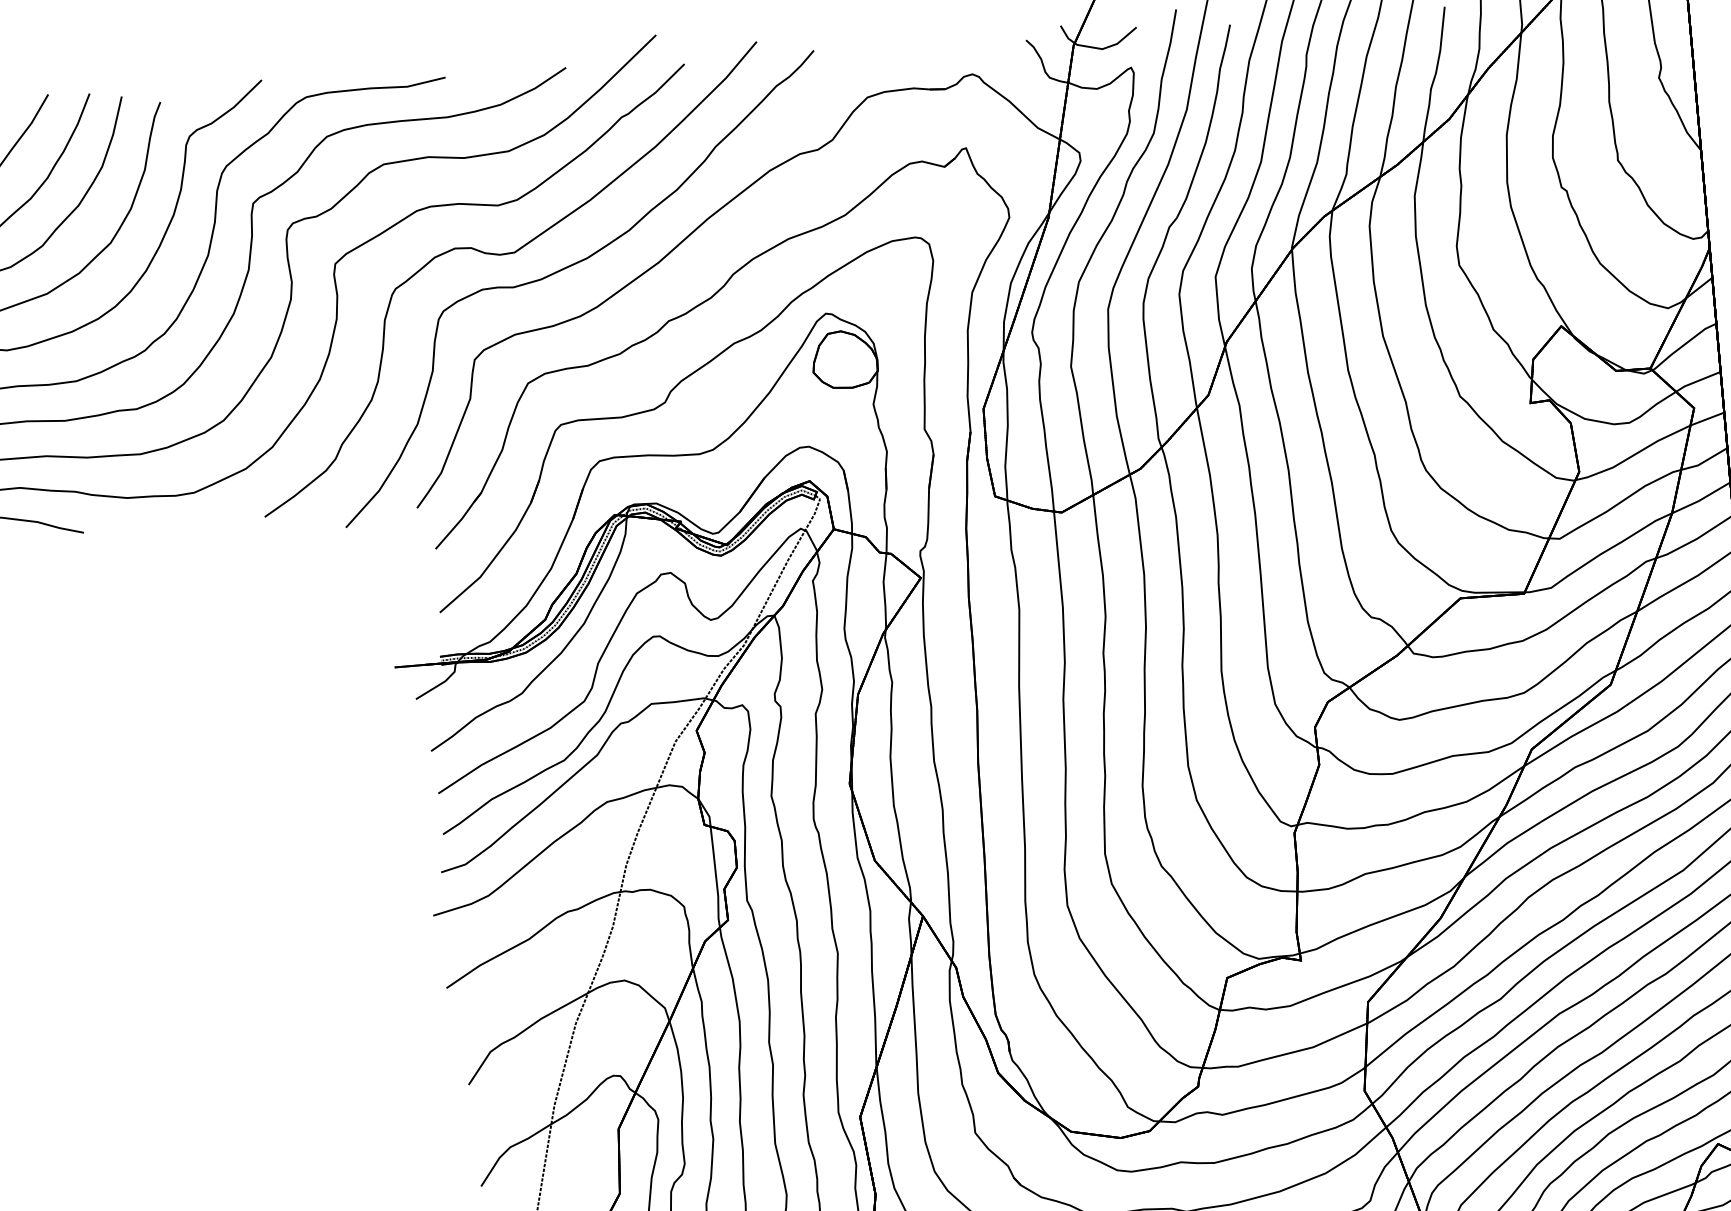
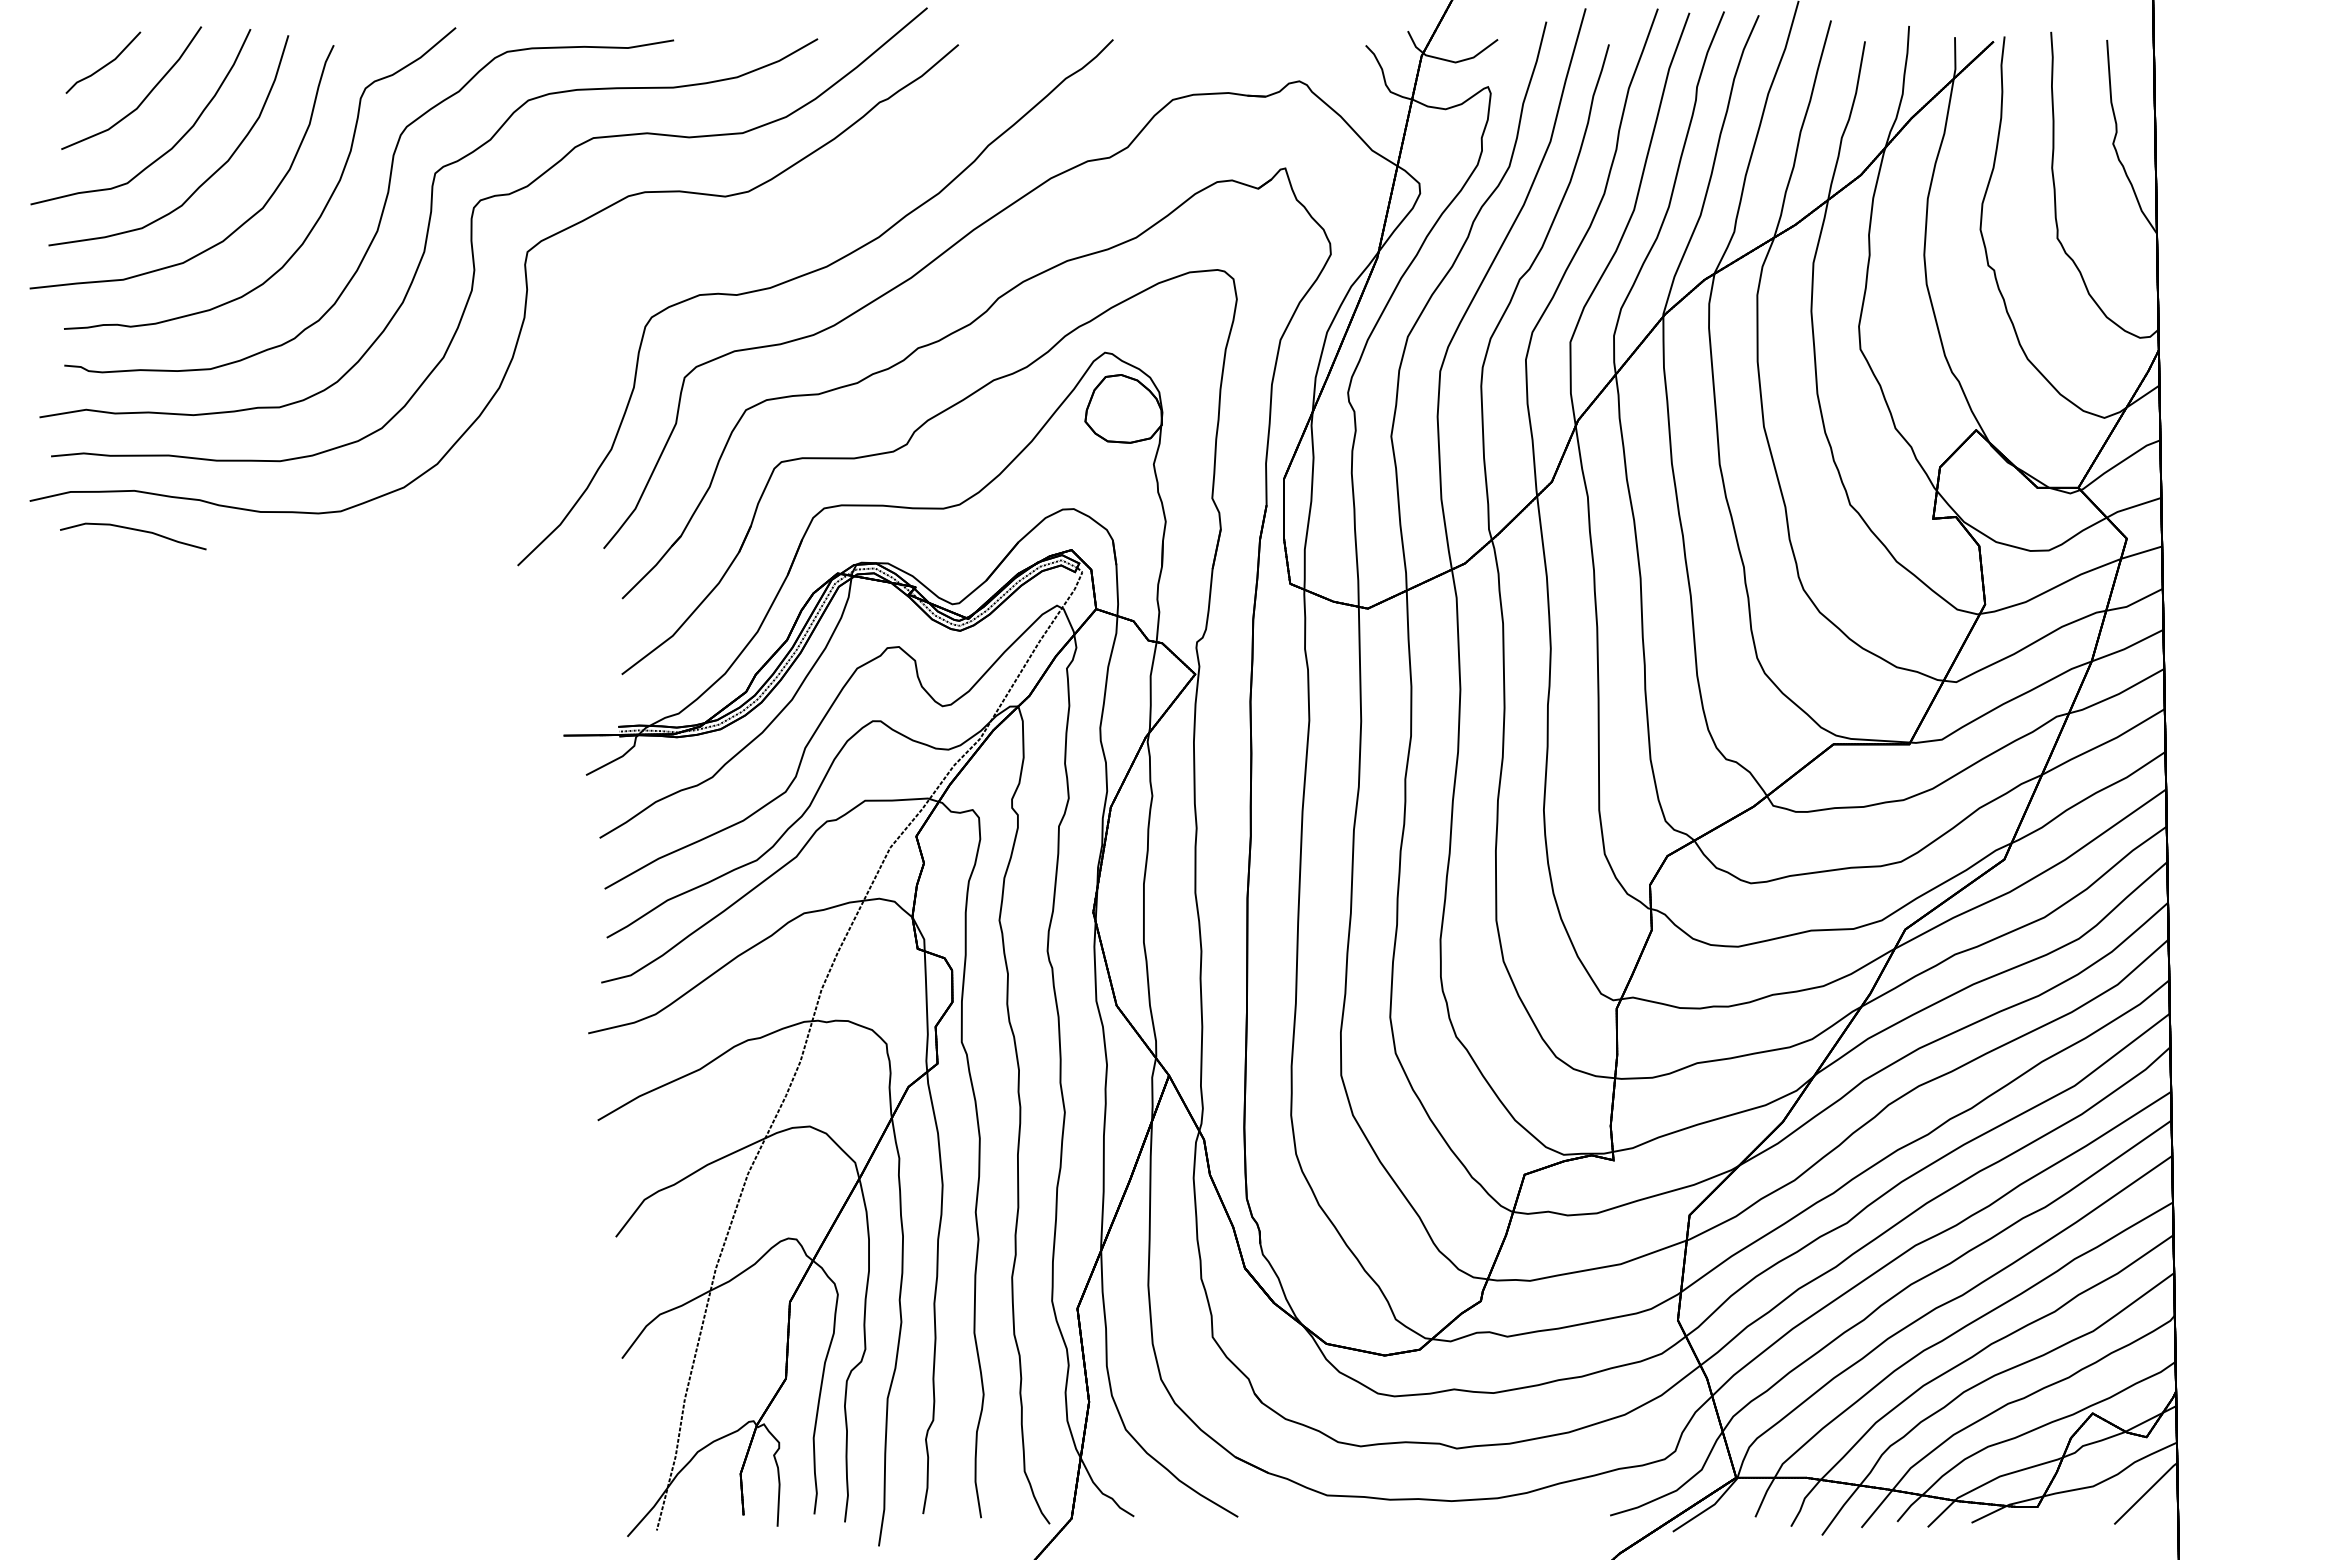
curve: (509, 254) -> (734, 255), removed

